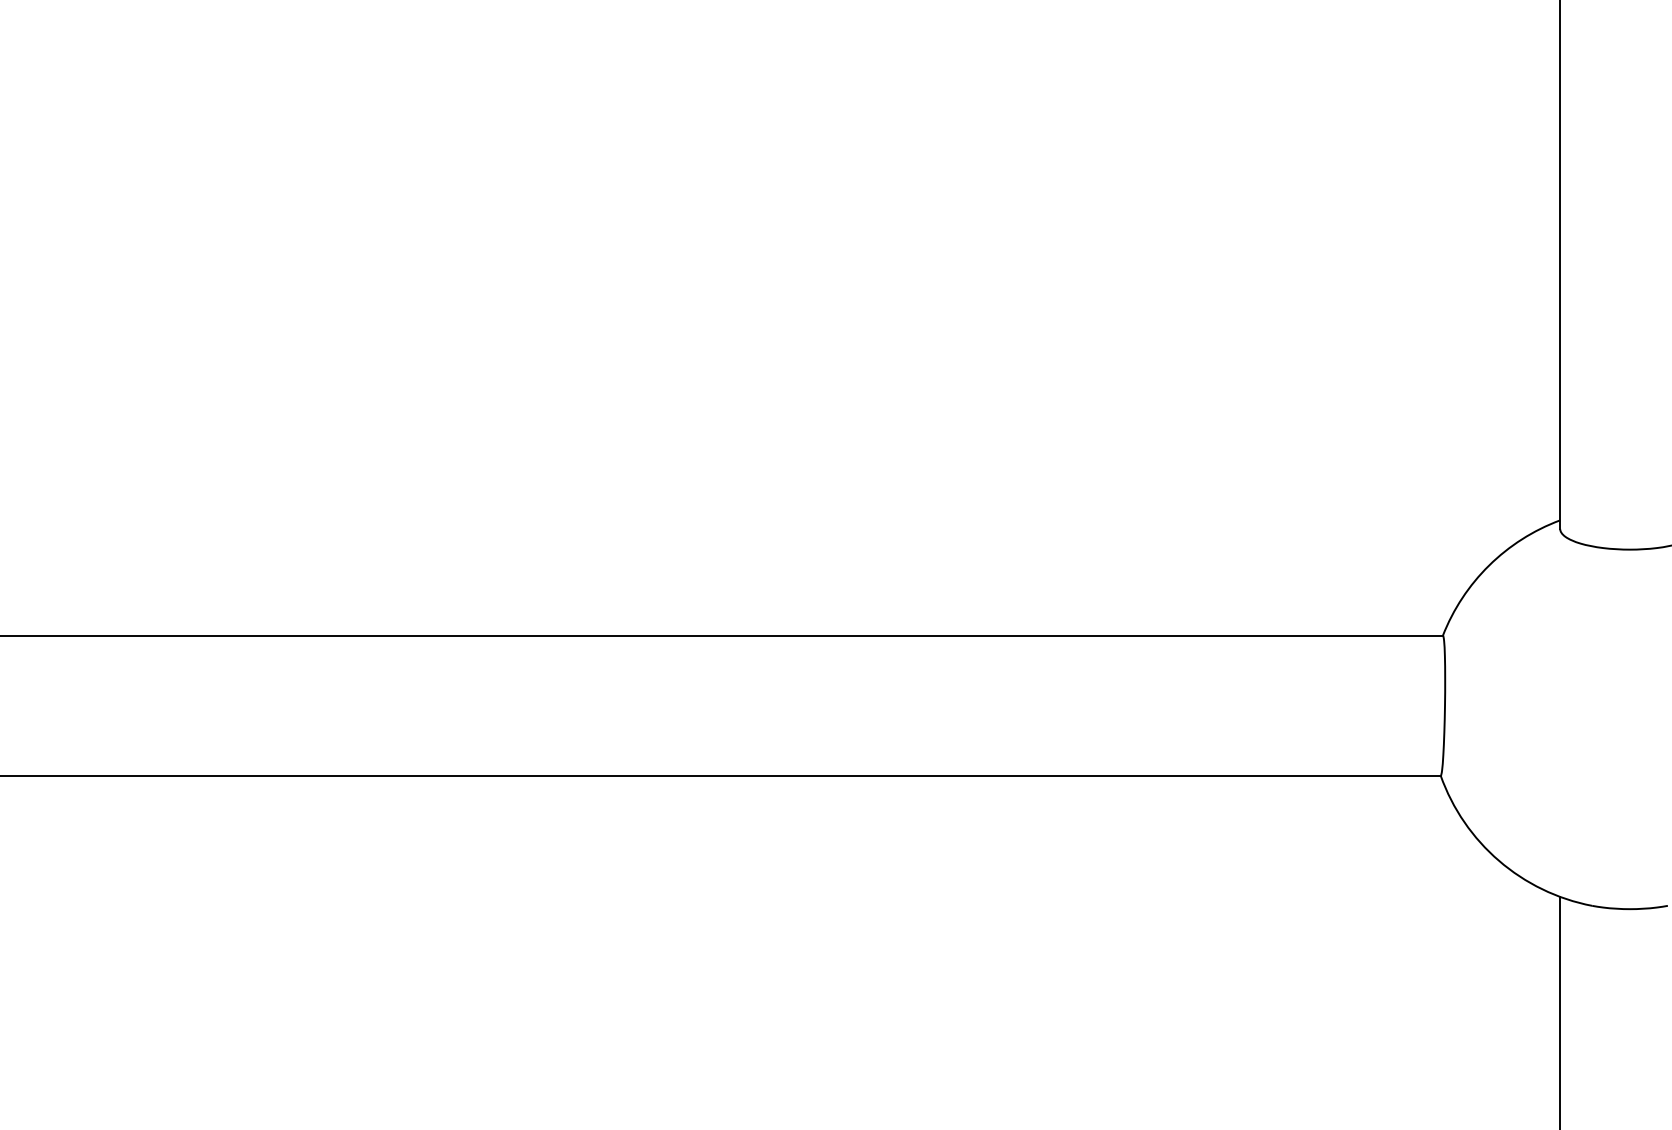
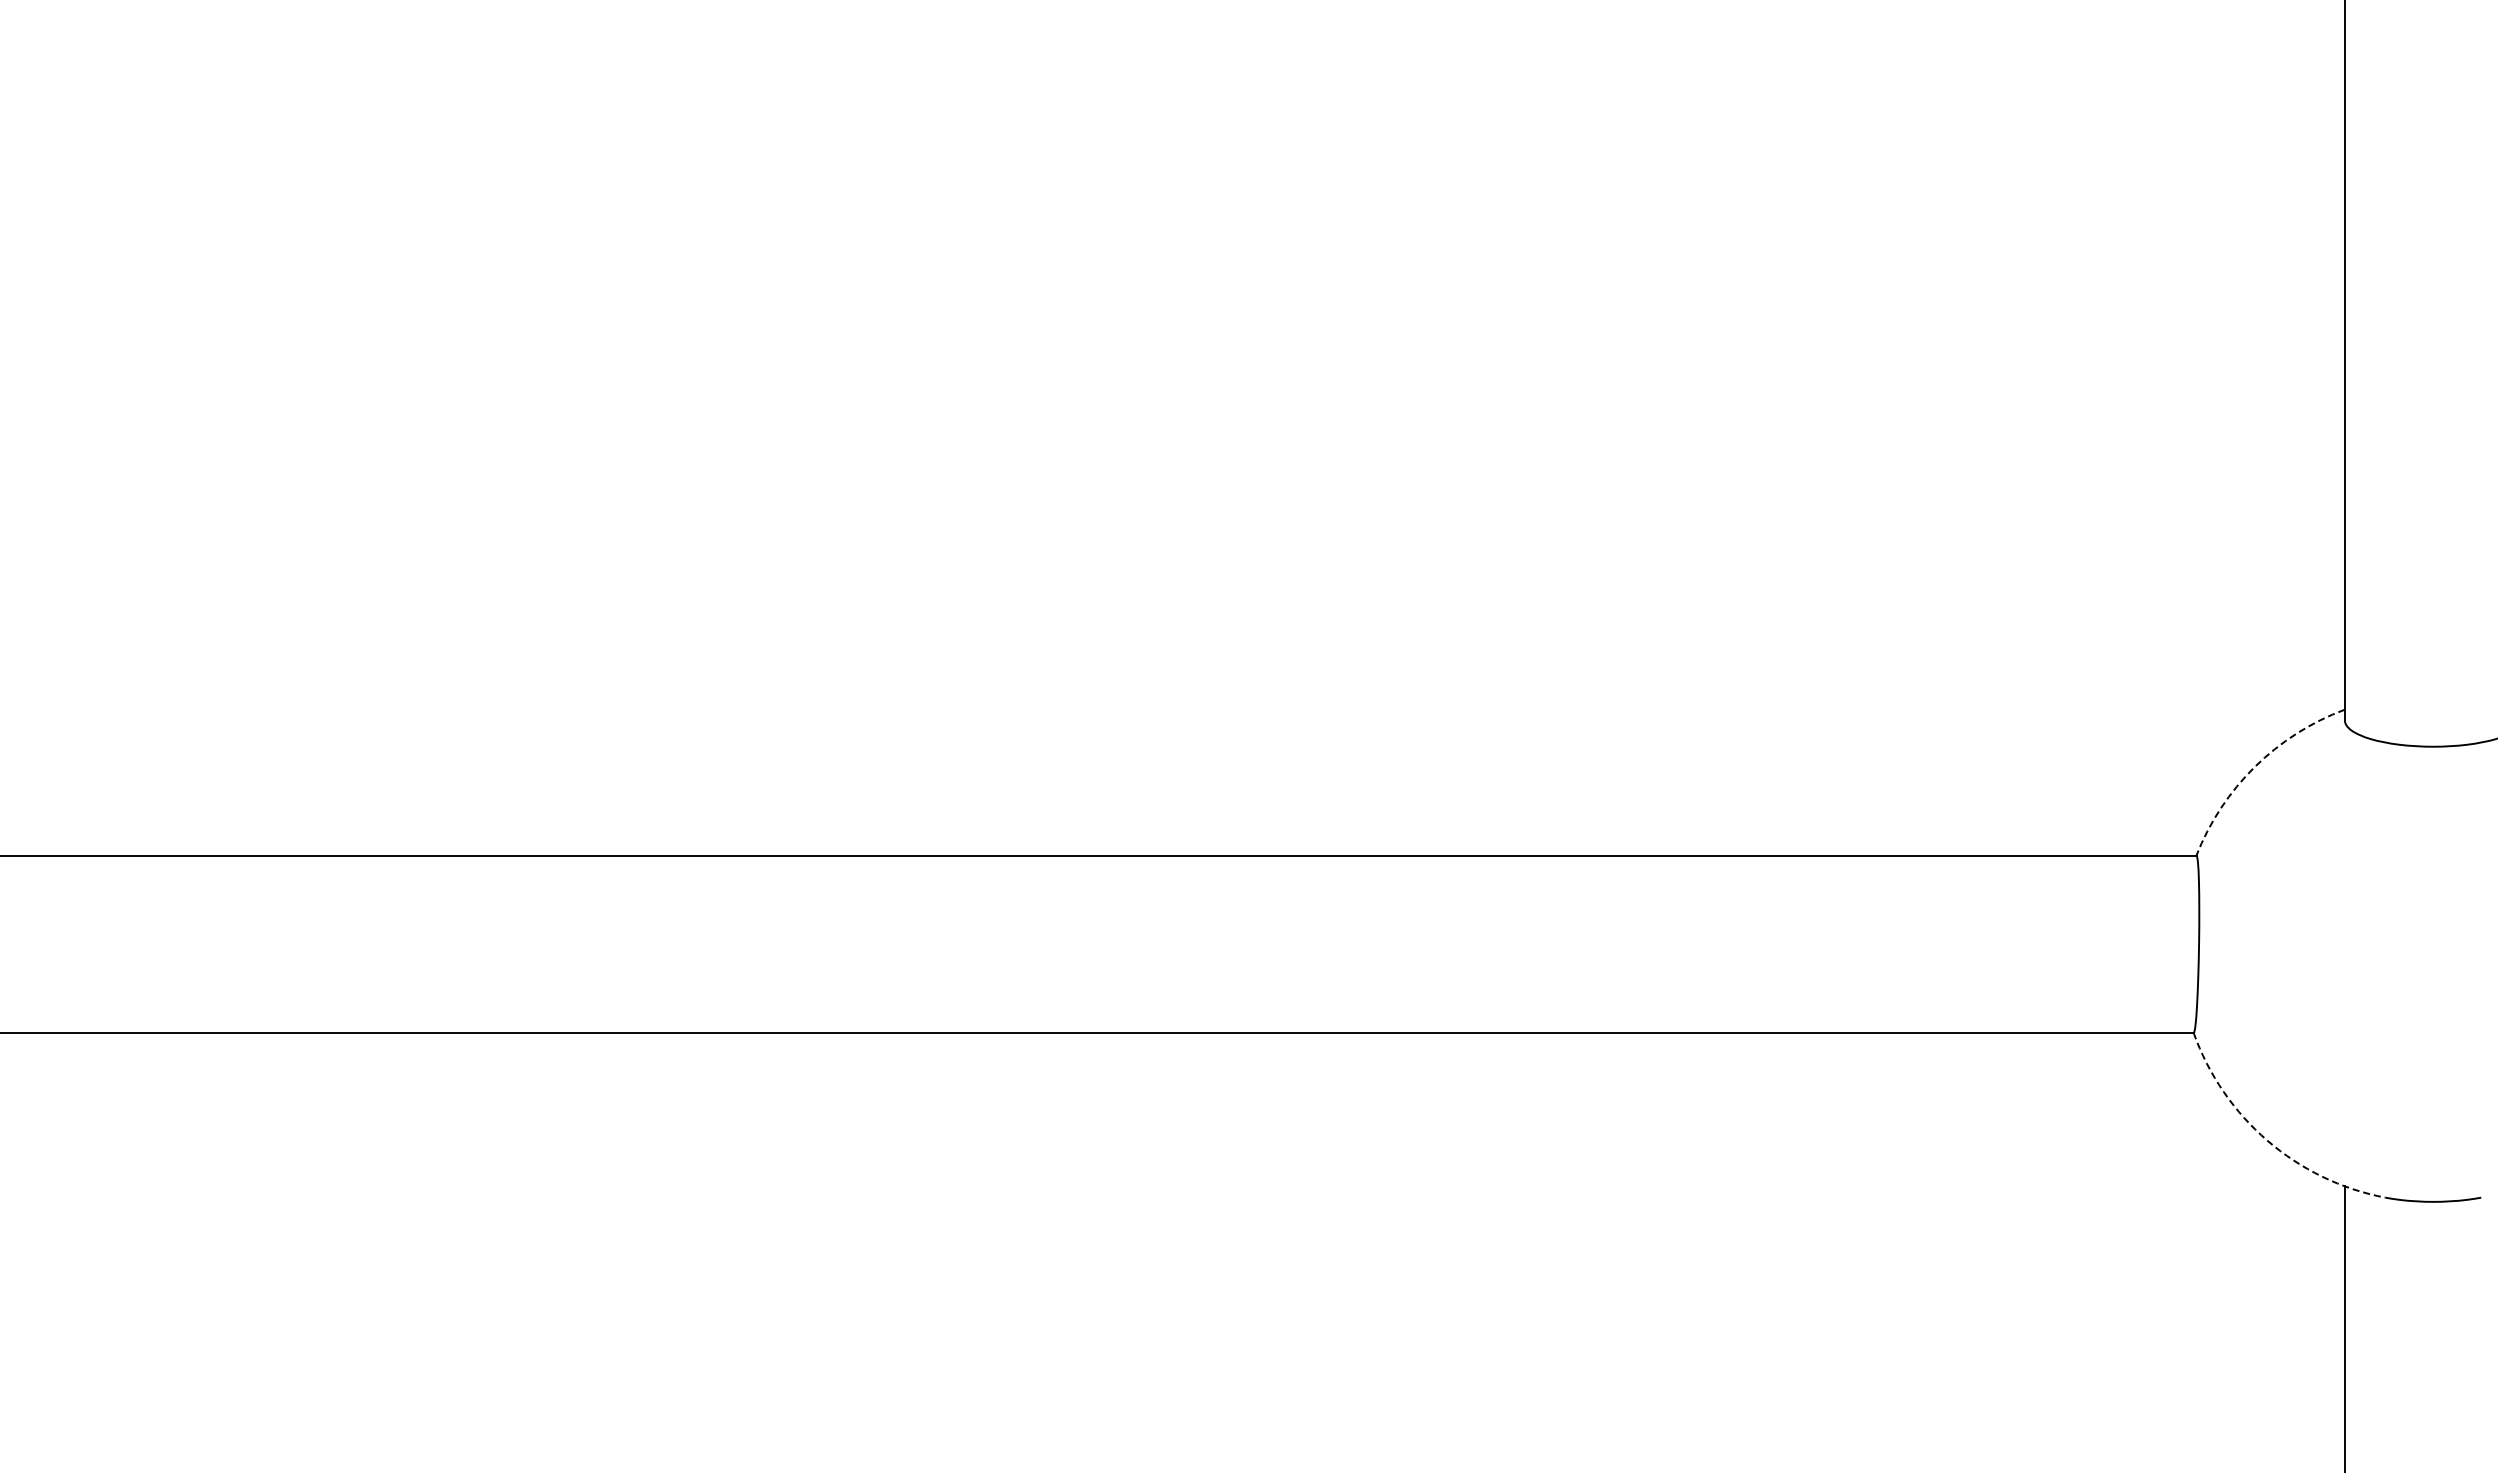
arc: (1488, 565) -> (2254, 766), solid -> dashed
arc: (1499, 860) -> (2267, 1140), solid -> dashed

